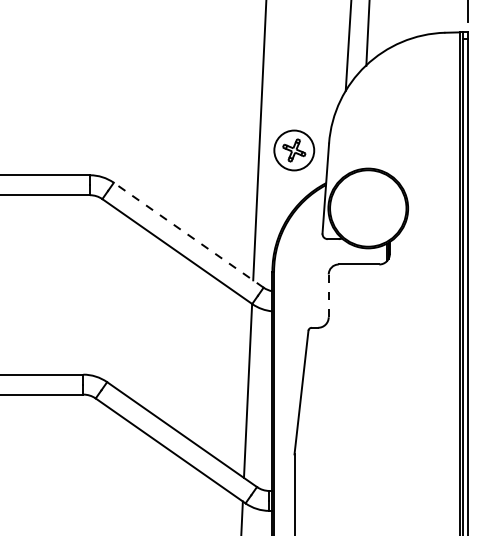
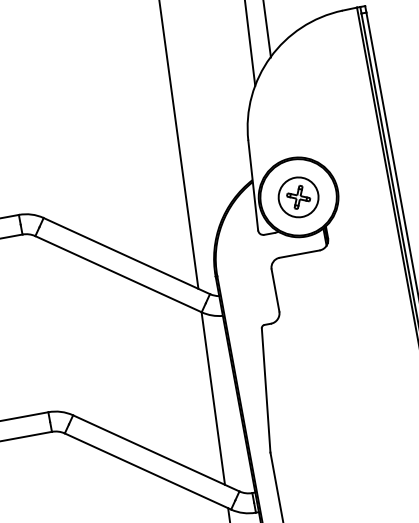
part: (294, 150) -> (298, 197), moved
line: (188, 234) -> (126, 255), dashed -> solid
line: (328, 295) -> (275, 290), dashed -> solid

